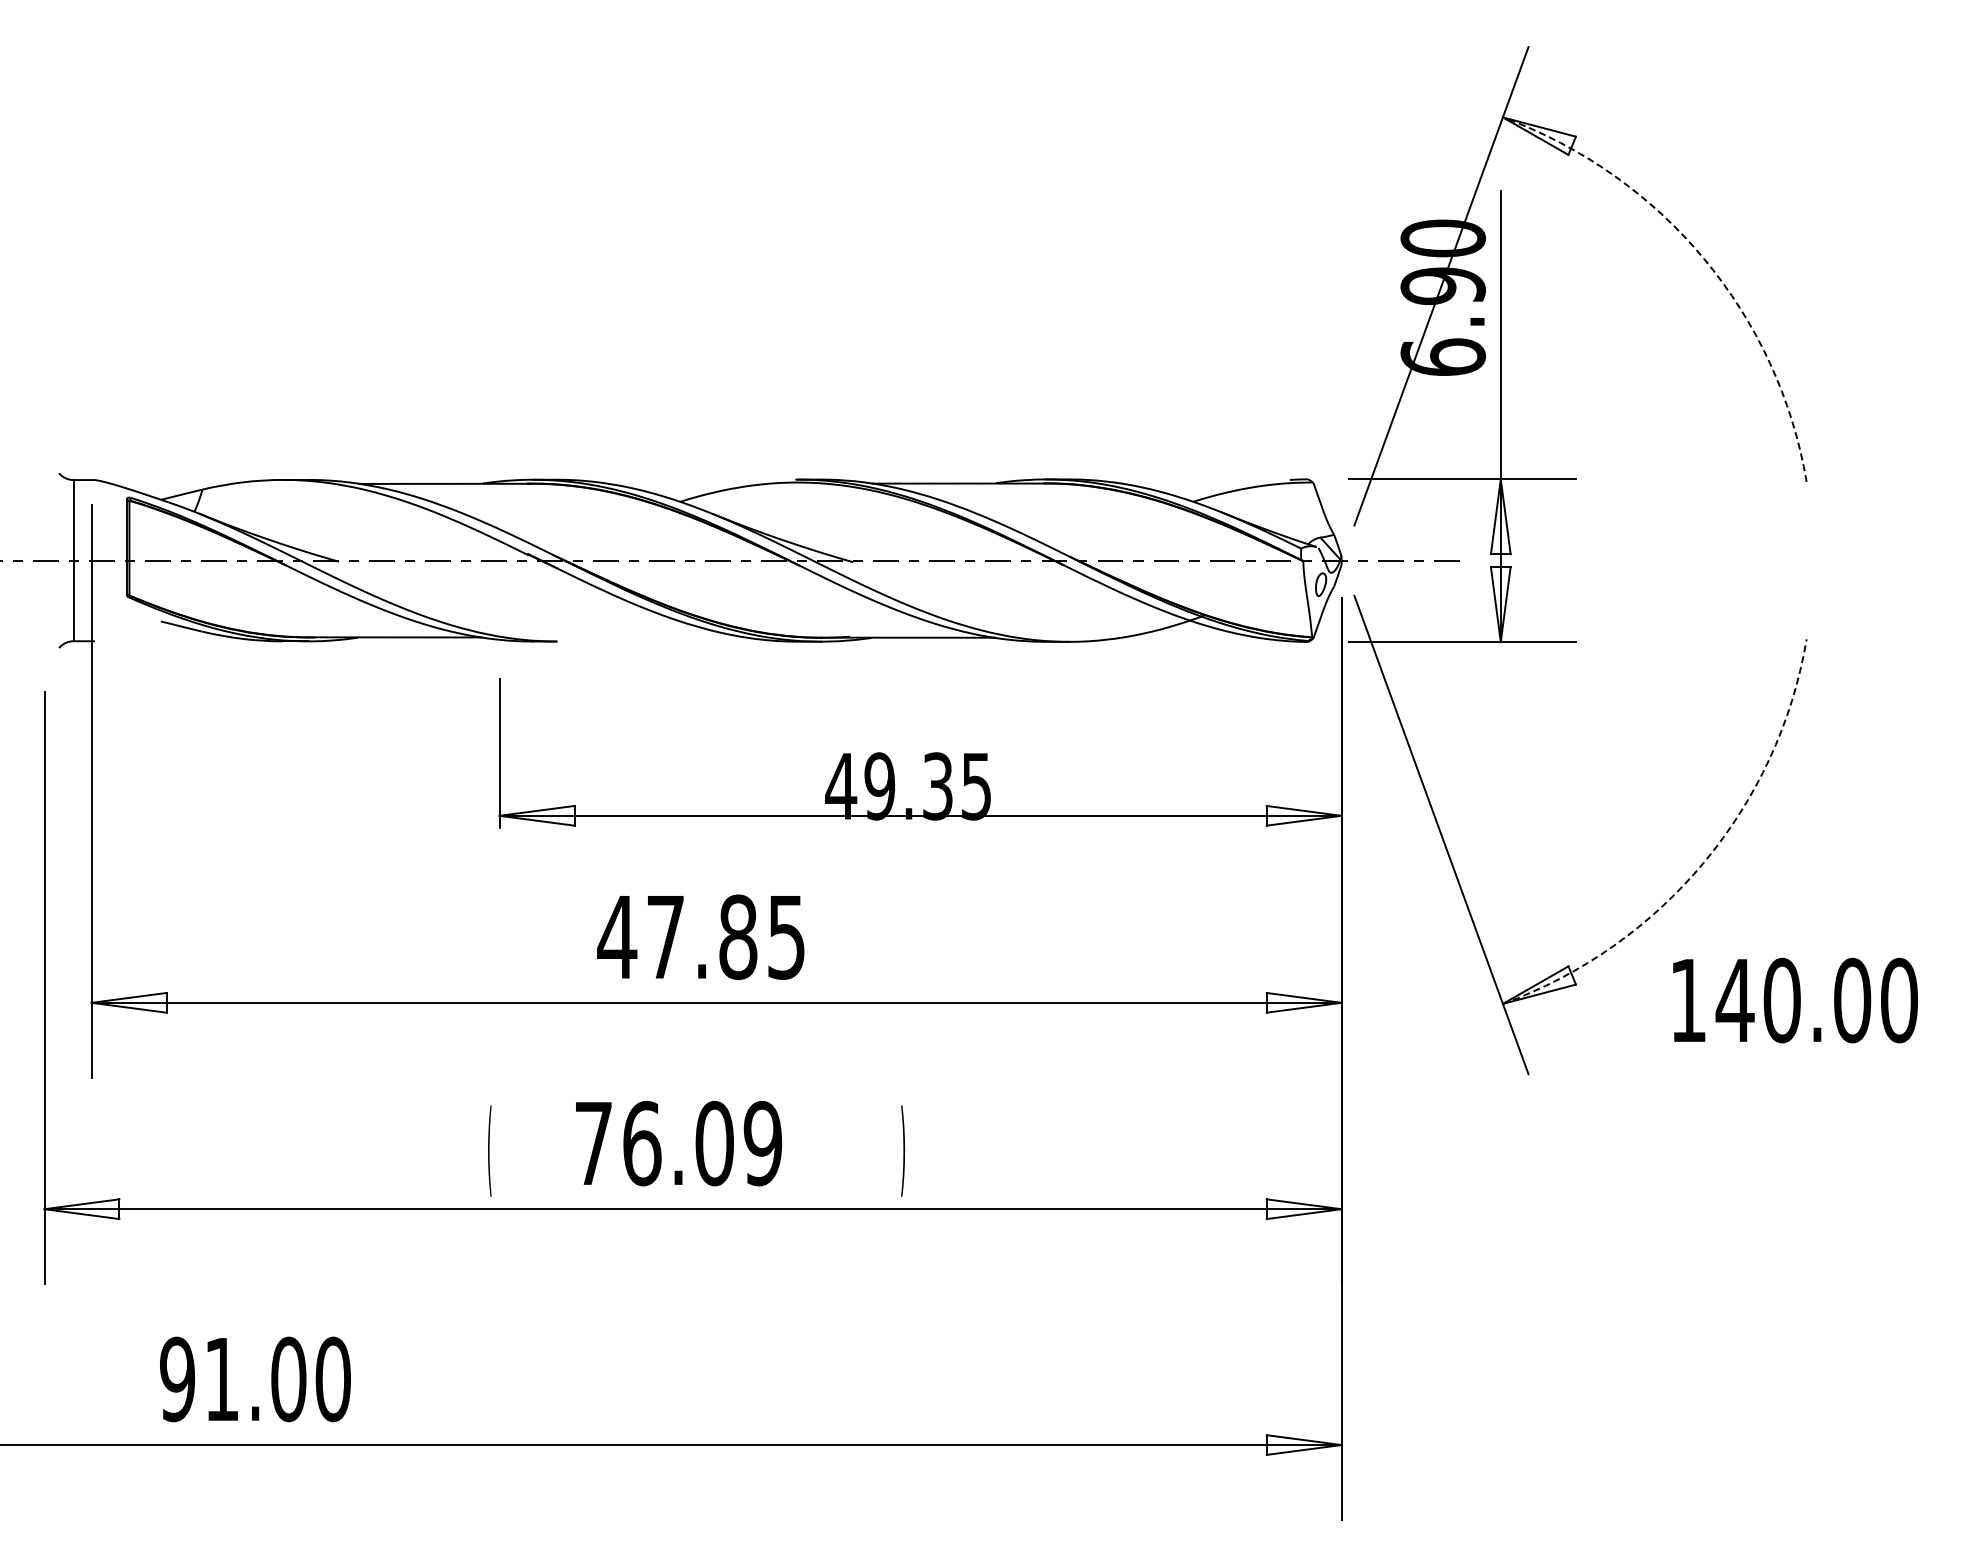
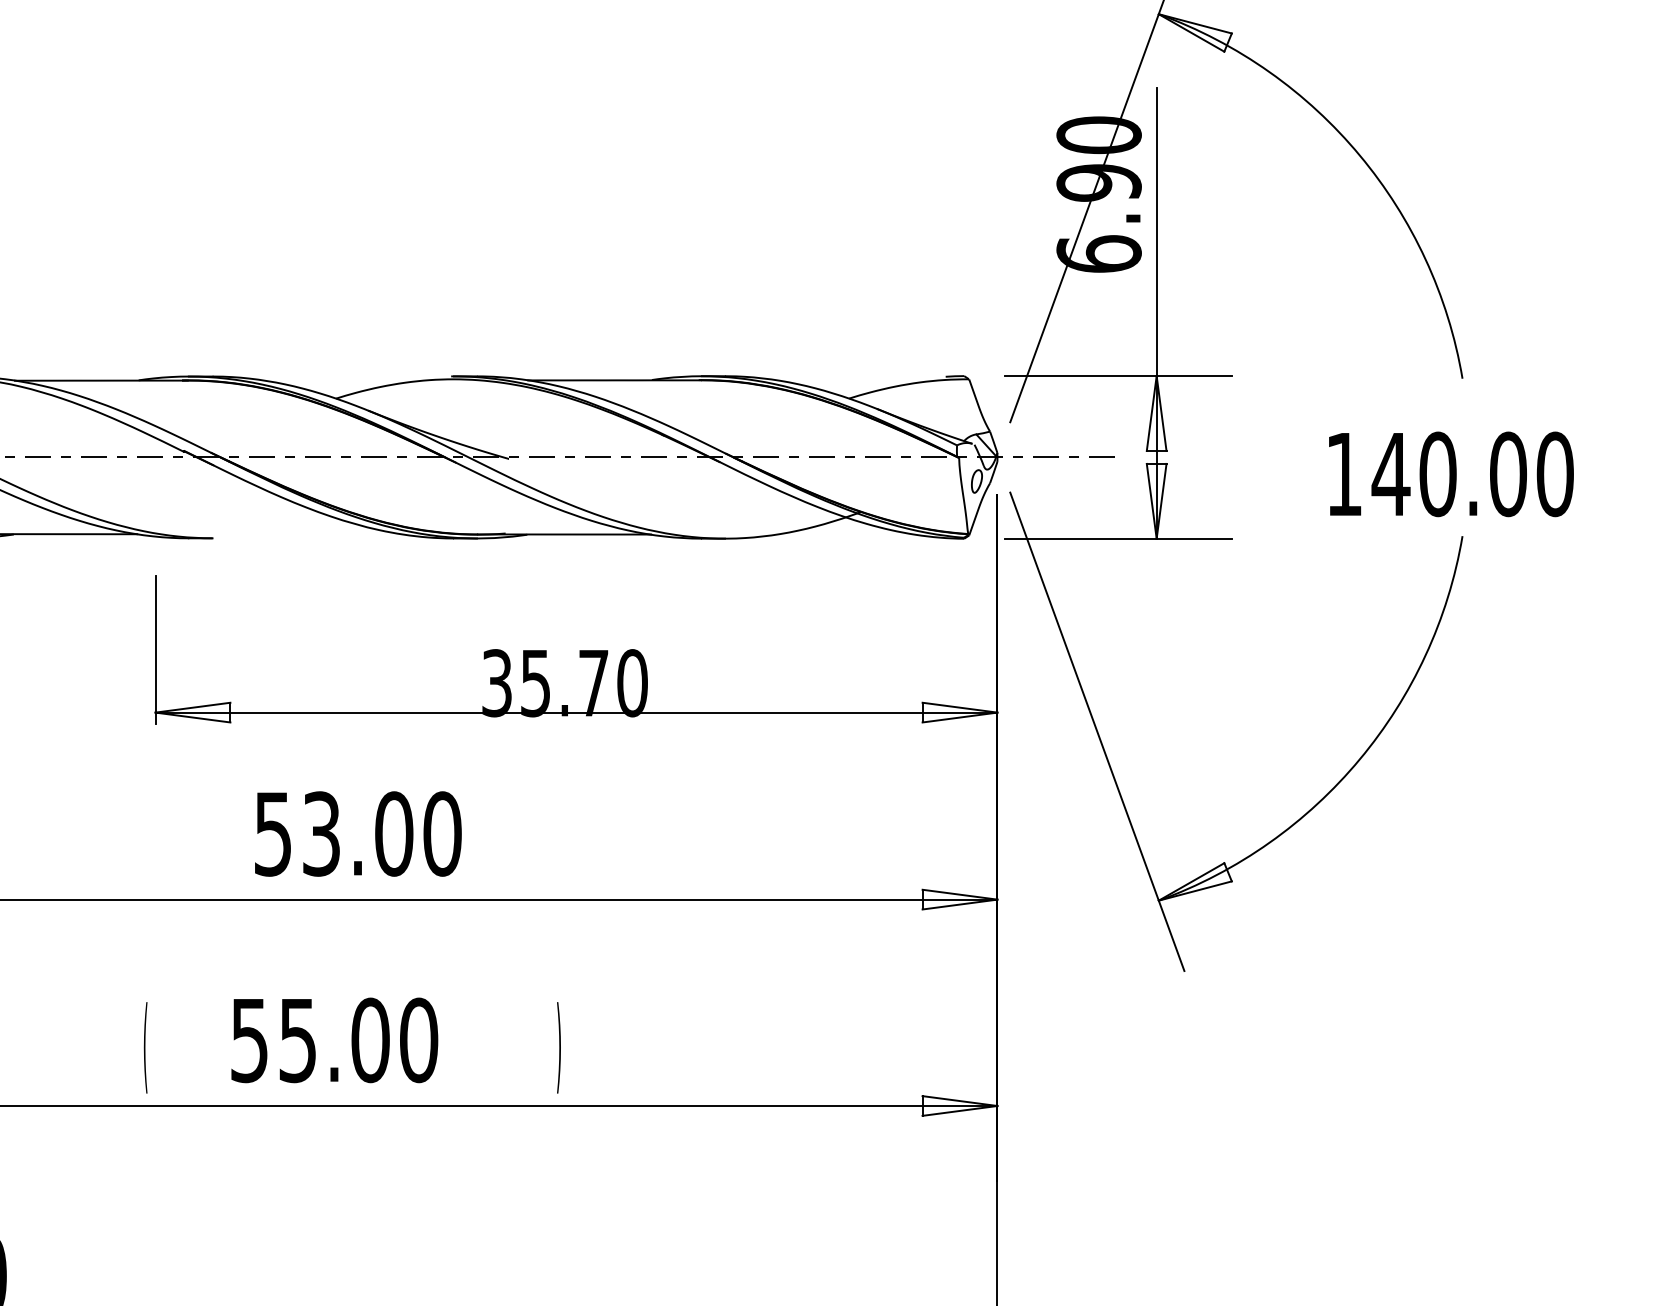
arc: (1703, 258) -> (1359, 155), dashed -> solid
text: (908, 786) -> (564, 683), 49.35 -> 35.70
arc: (1703, 862) -> (1359, 759), dashed -> solid
text: (701, 936) -> (357, 833), 47.85 -> 53.00
text: (1795, 1000) -> (1451, 474), moved
text: (678, 1143) -> (334, 1040), 76.09 -> 55.00

